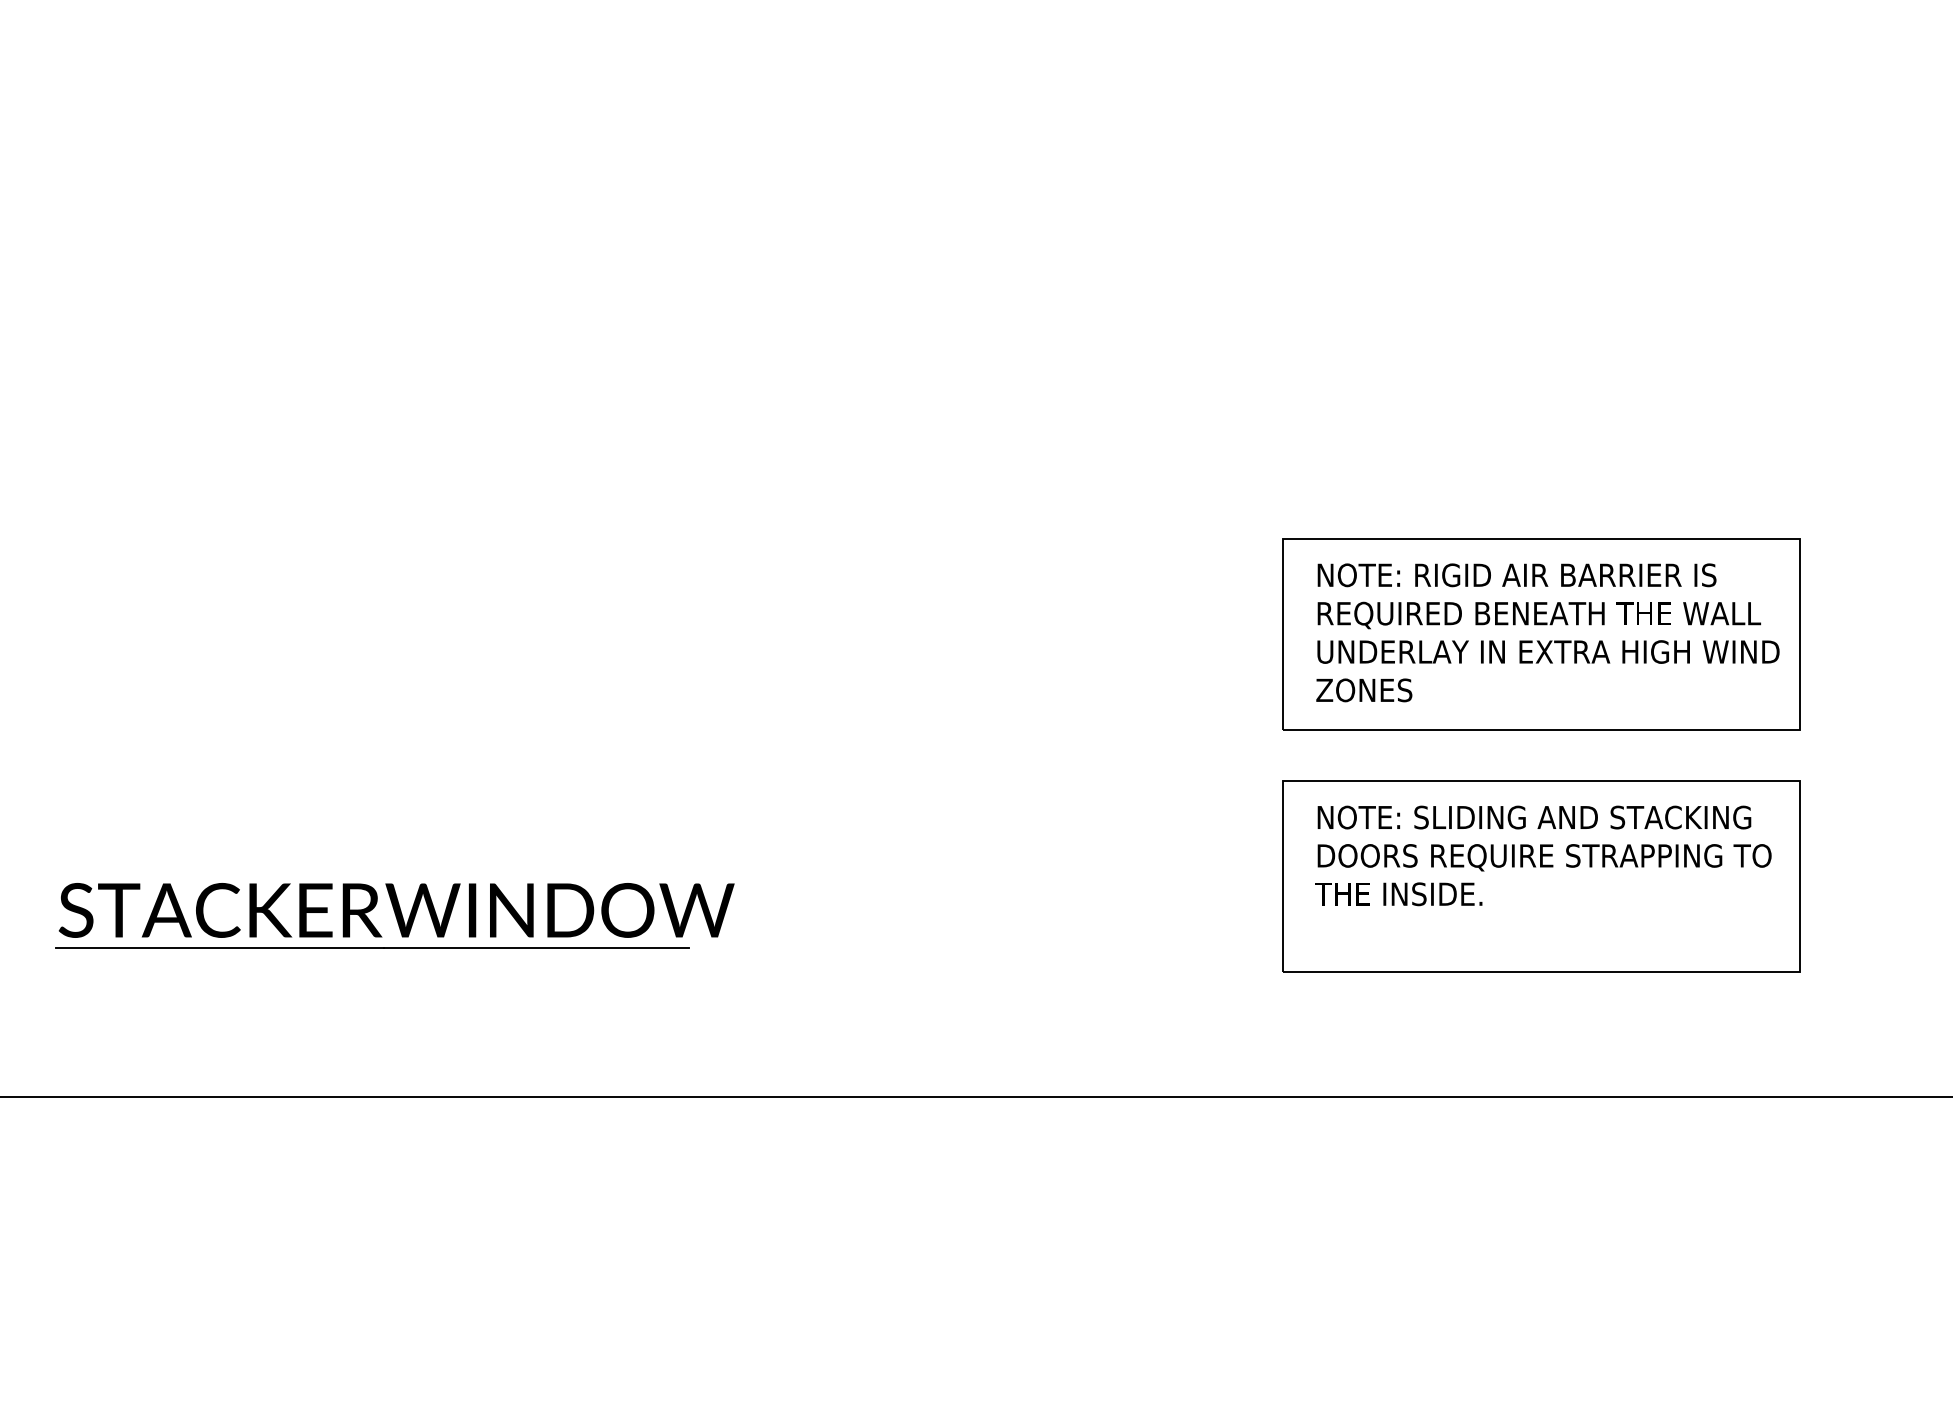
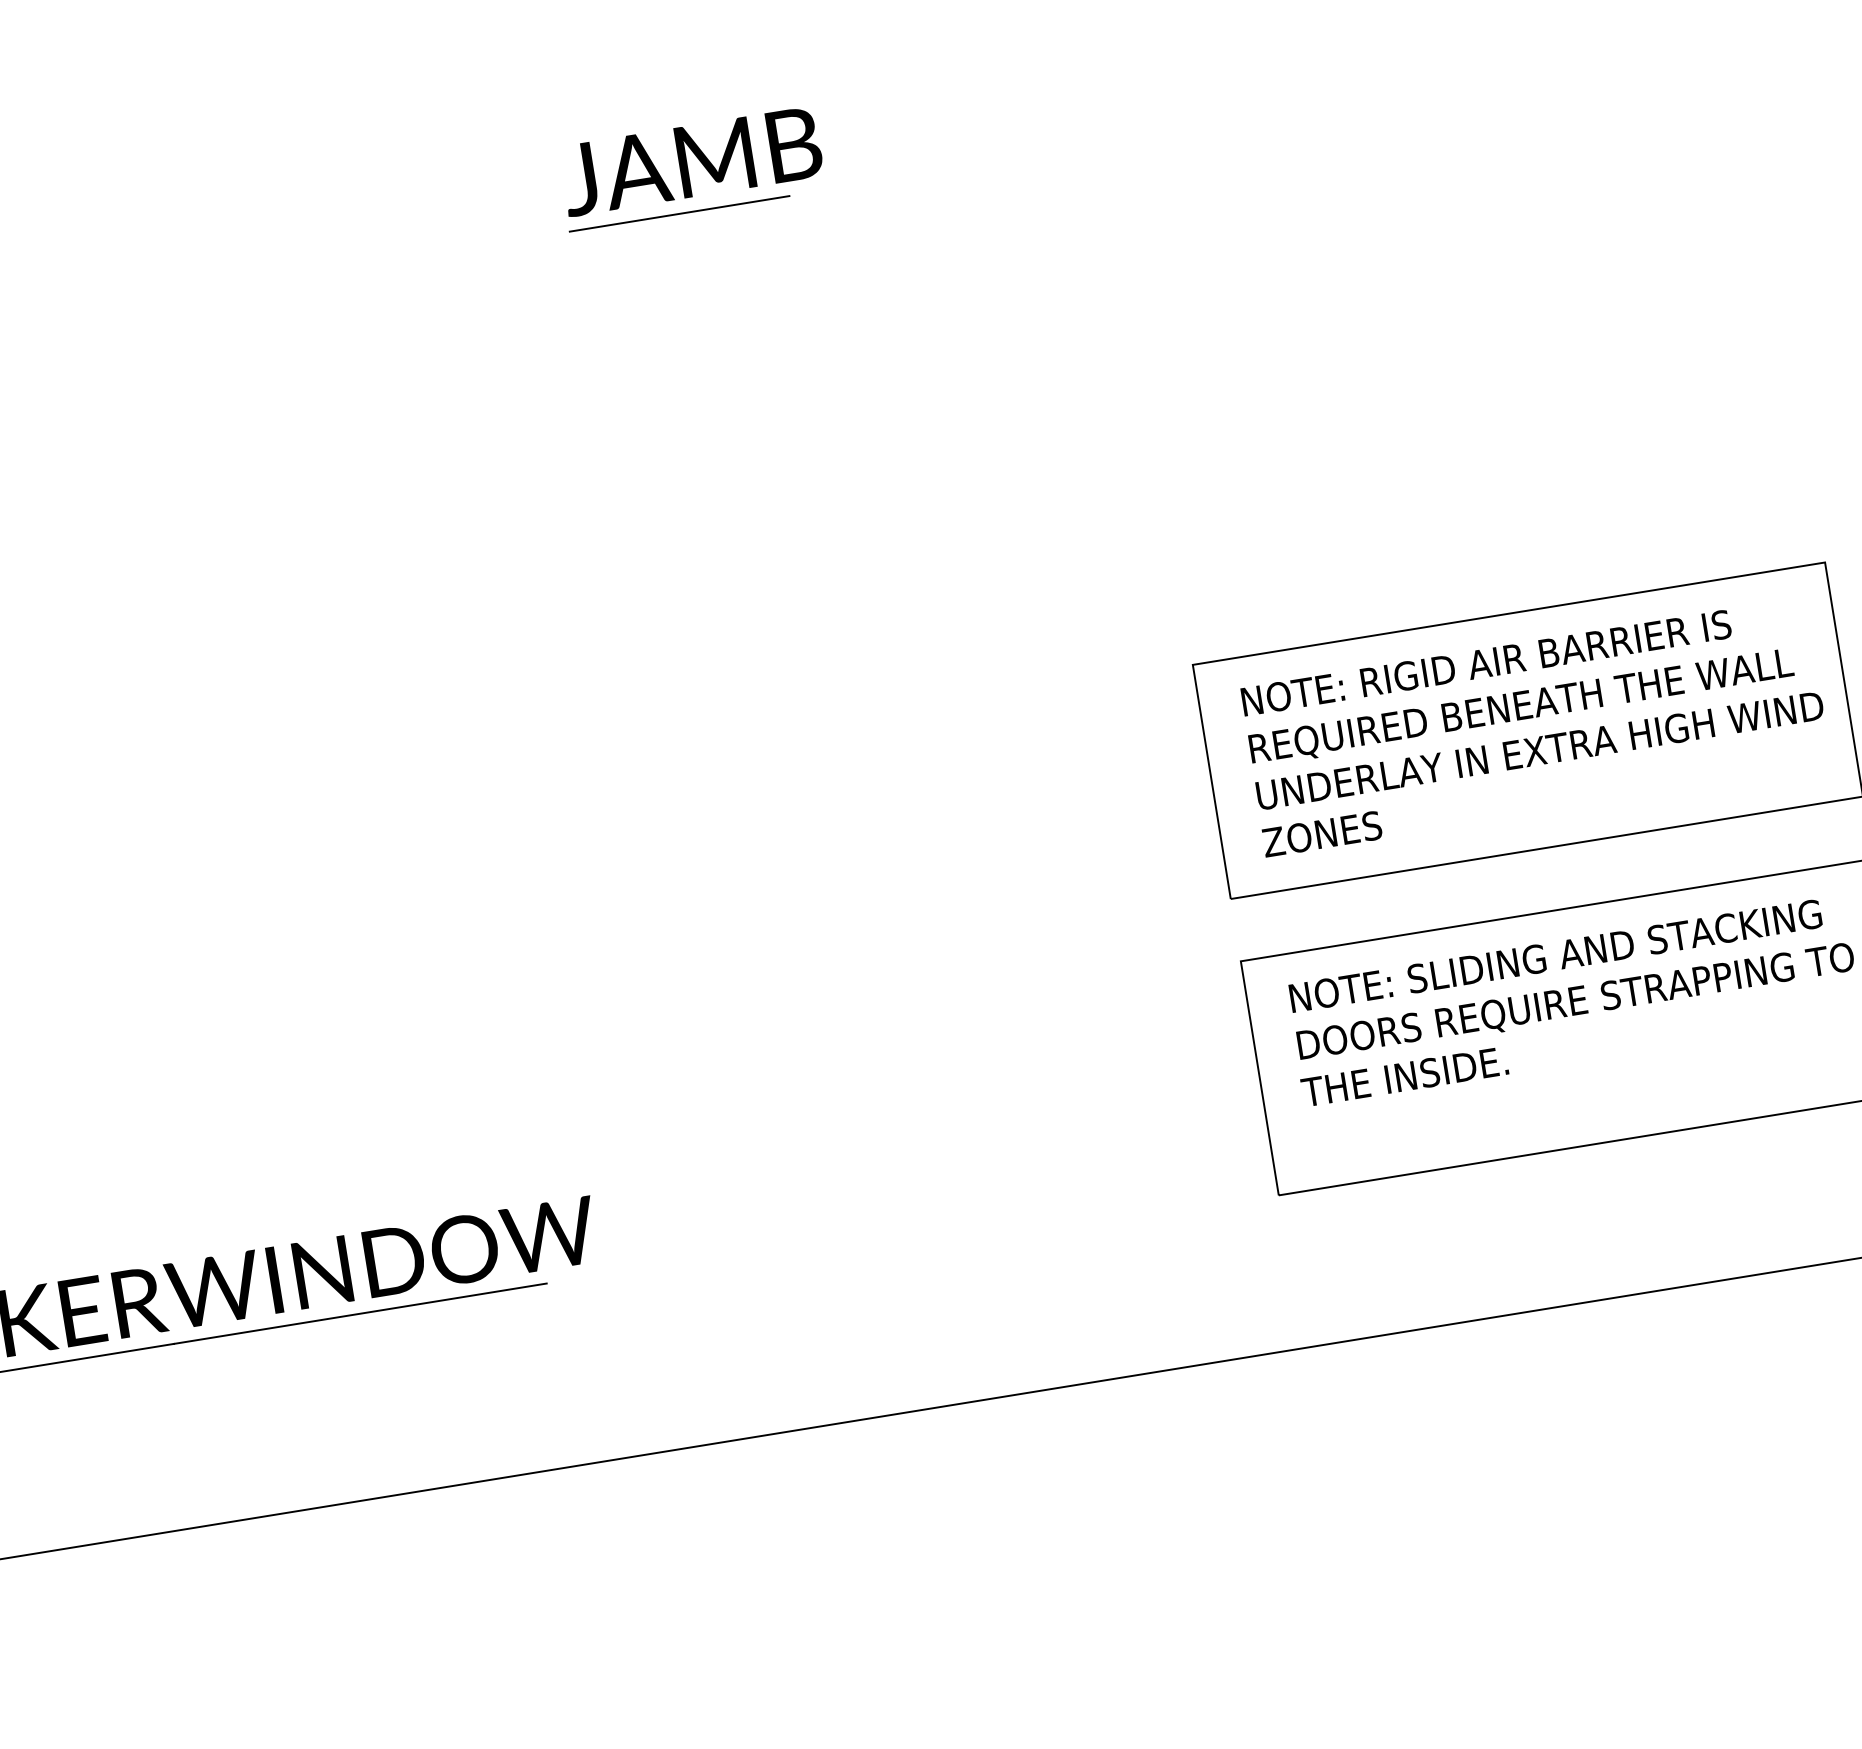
part: (947, 79) -> (691, 169), added

